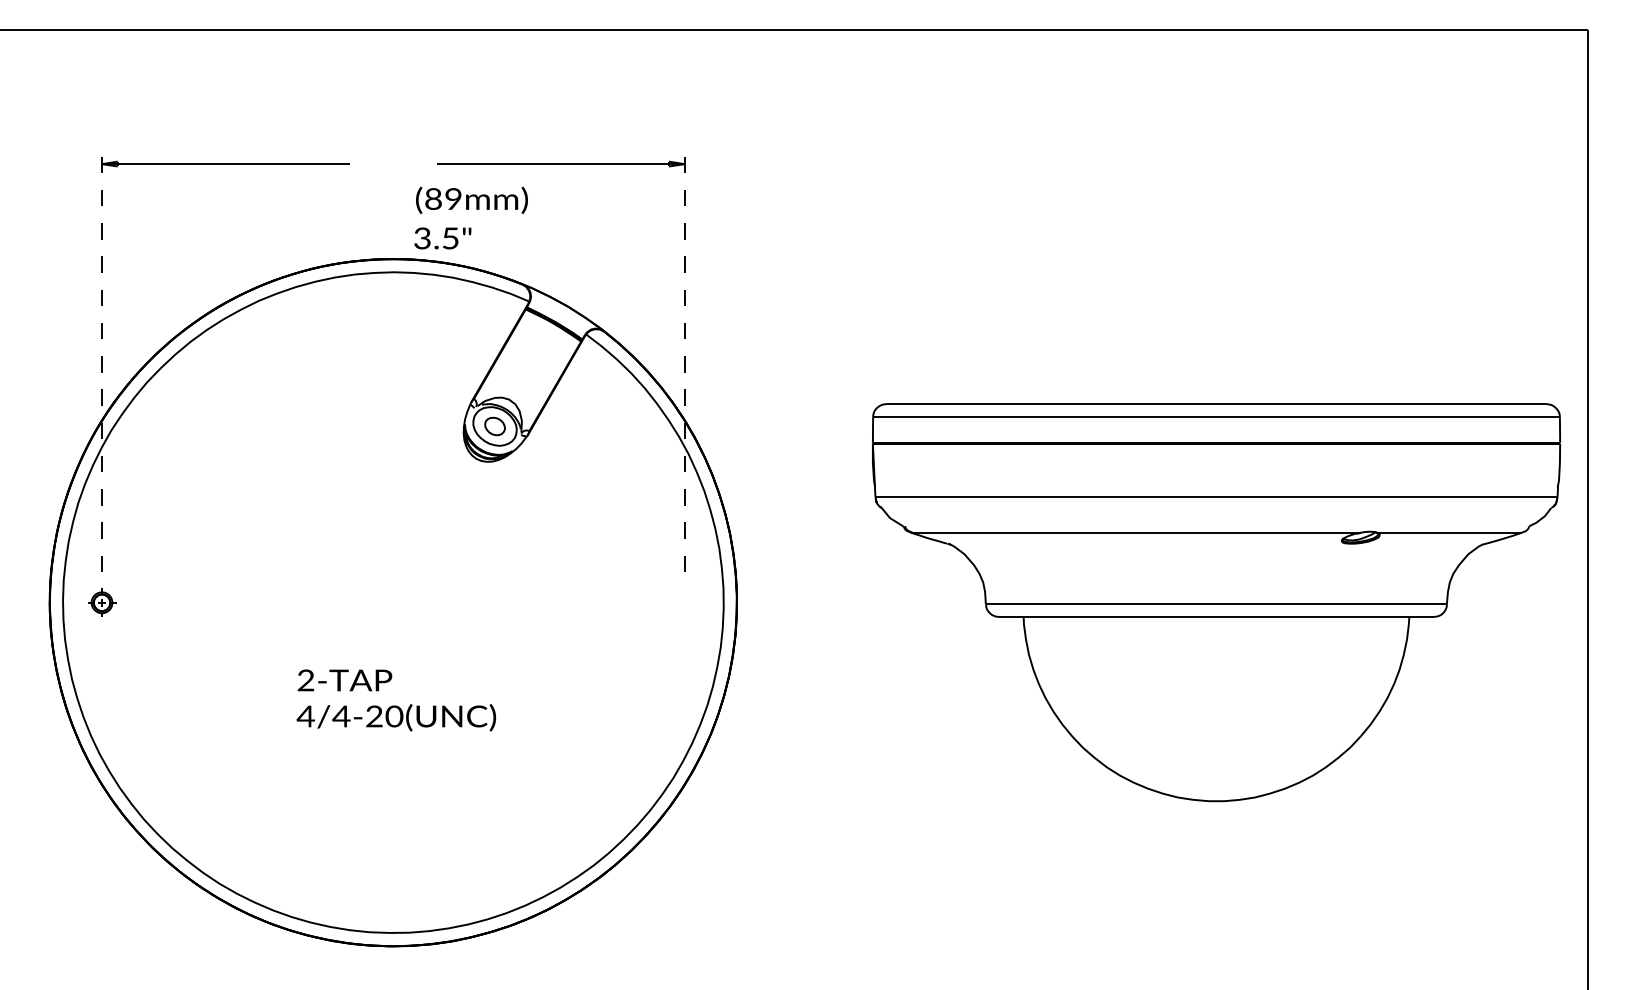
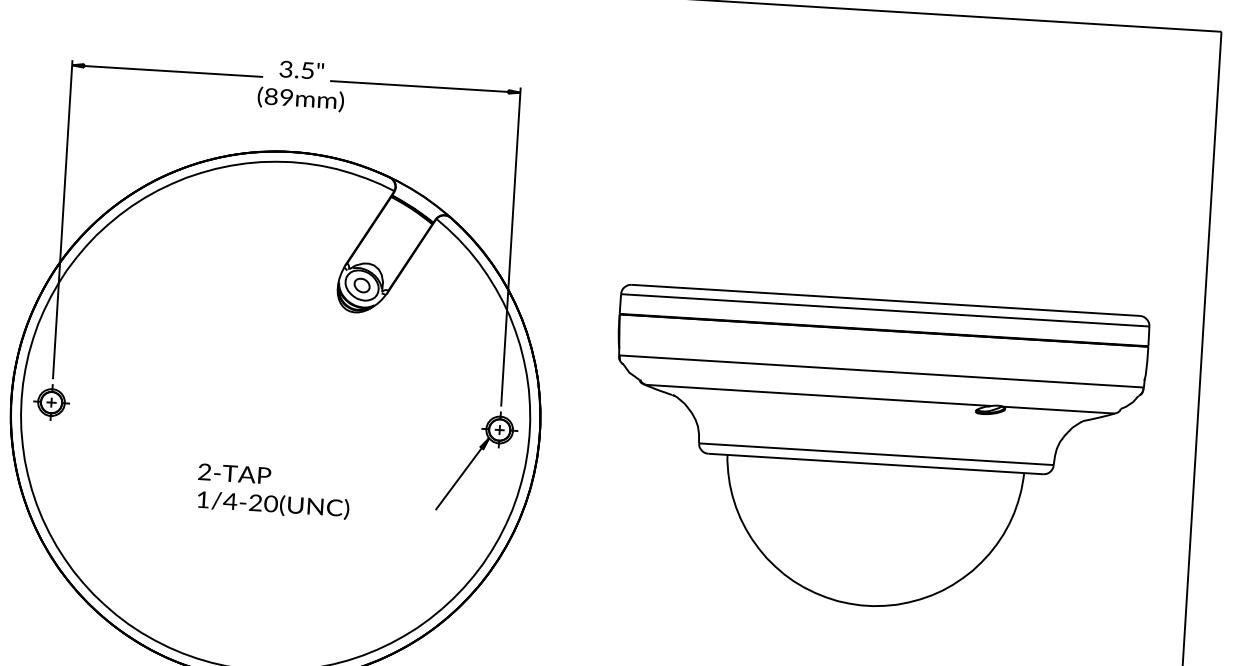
text: (471, 199) -> (300, 98), moved
text: (442, 238) -> (301, 70), moved
line: (102, 364) -> (63, 219), dashed -> solid
line: (684, 364) -> (510, 246), dashed -> solid
part: (101, 602) -> (51, 402), size x1.67
part: (1216, 602) -> (876, 452), moved
part: (657, 645) -> (476, 461), added
text: (305, 716) -> (202, 499), 4/4-20(UNC) -> 1/4-20(UNC)

